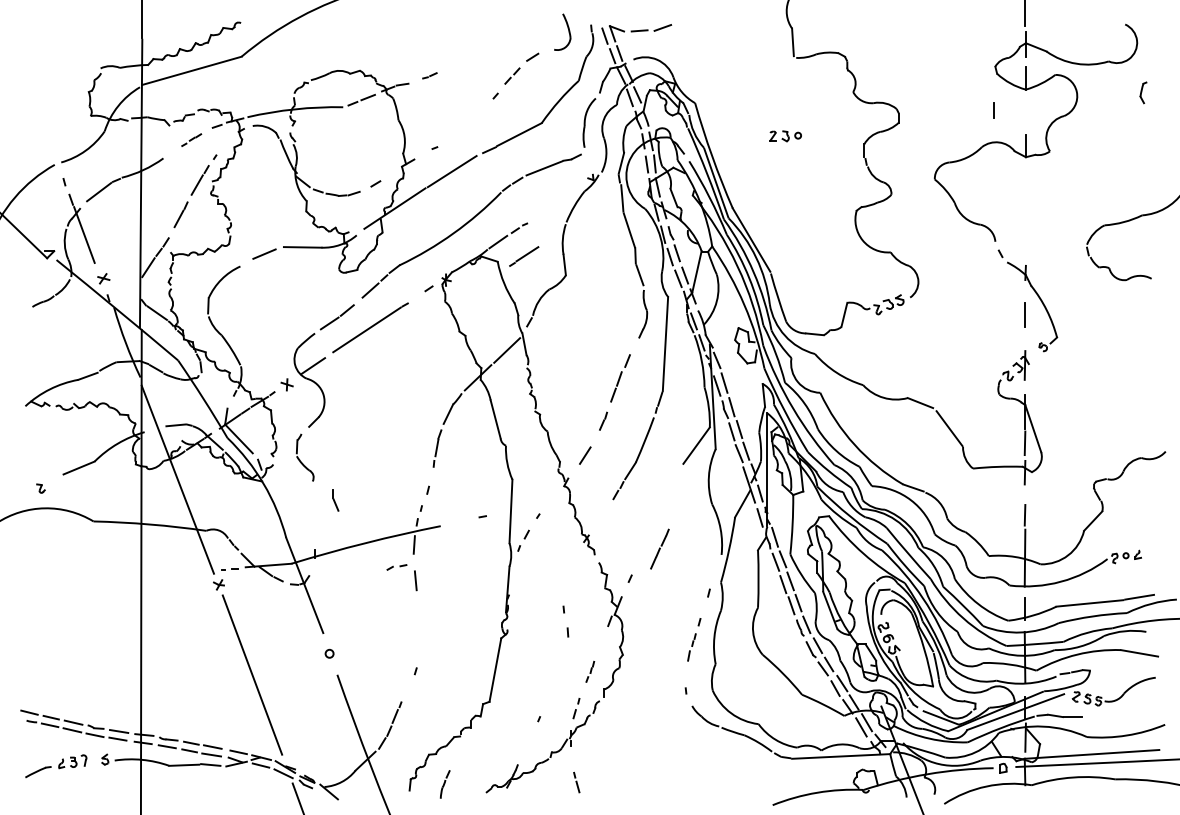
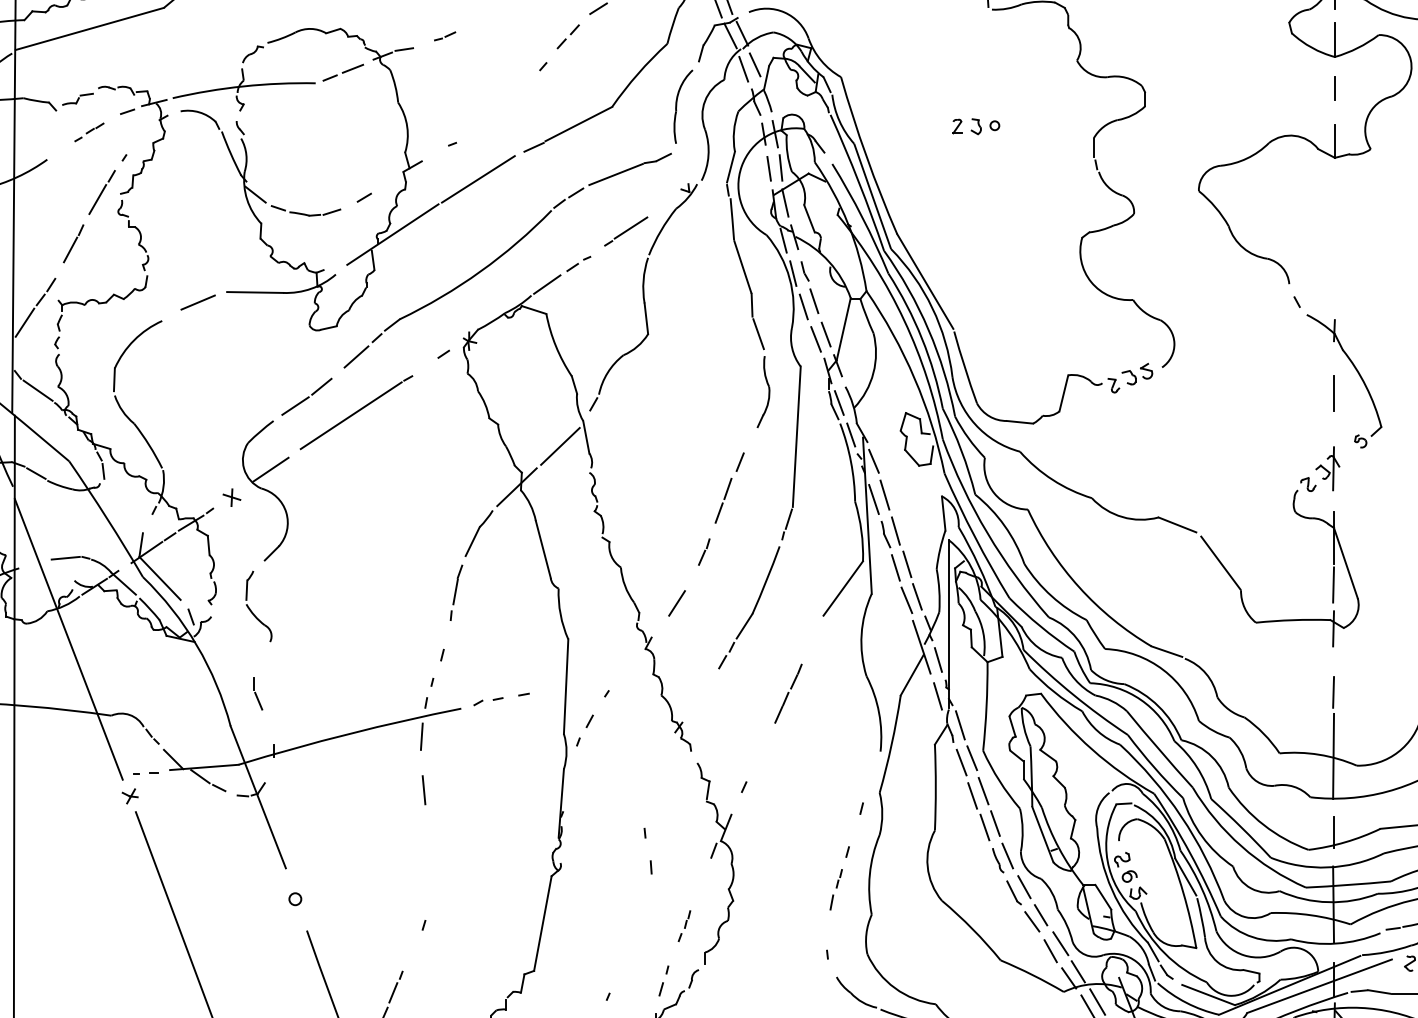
line: (993, 110) -> (1334, 88), moved
line: (524, 256) -> (626, 231), moved
part: (335, 500) -> (257, 694), moved
line: (659, 548) -> (787, 692), moved
part: (396, 567) -> (487, 701), moved

